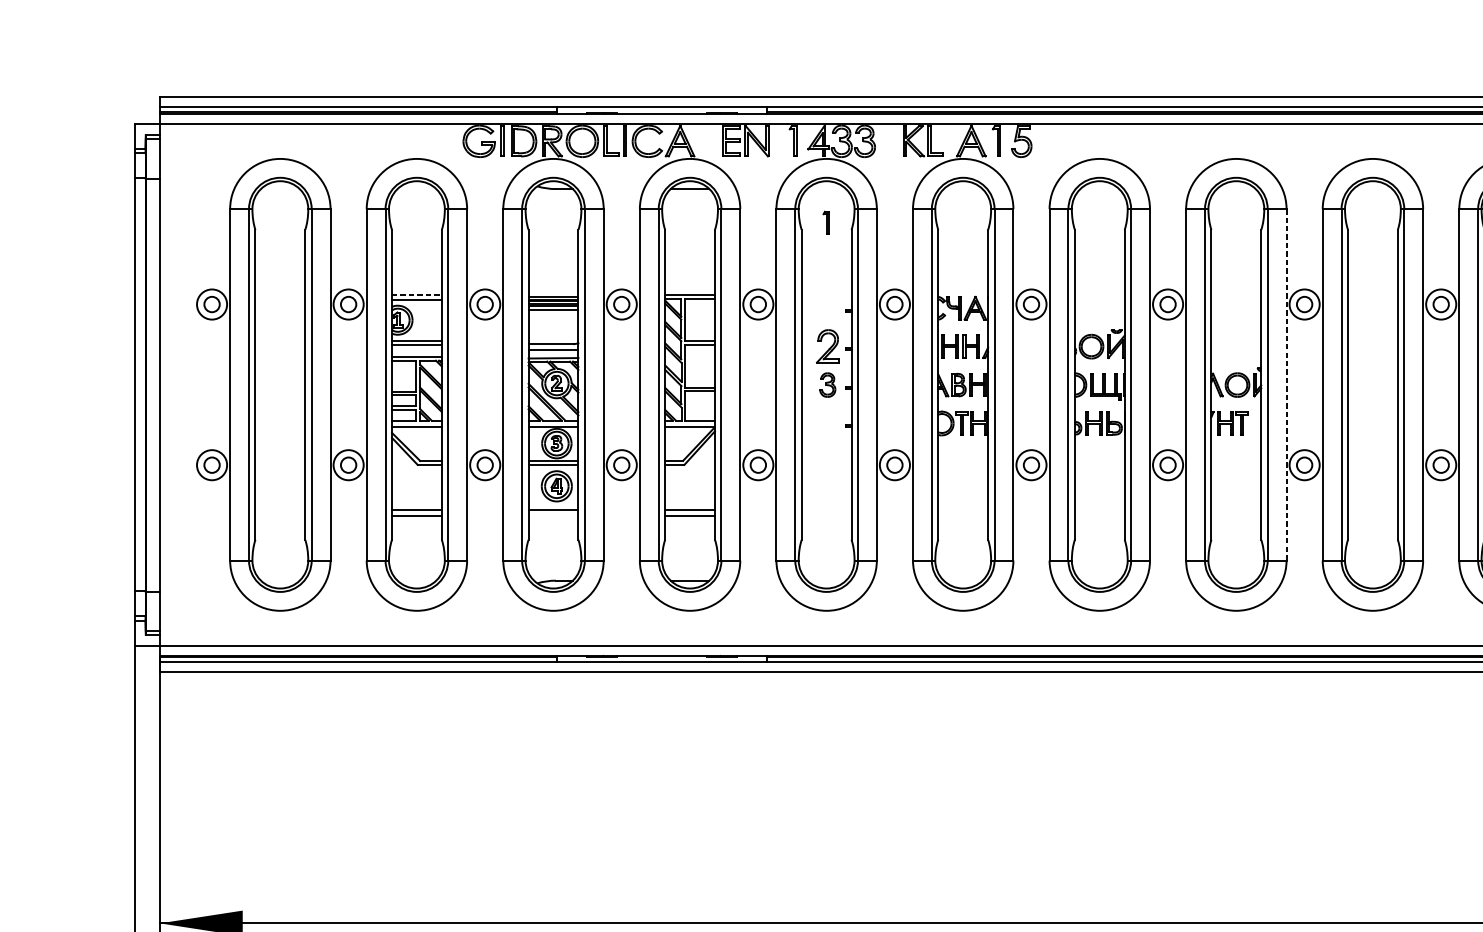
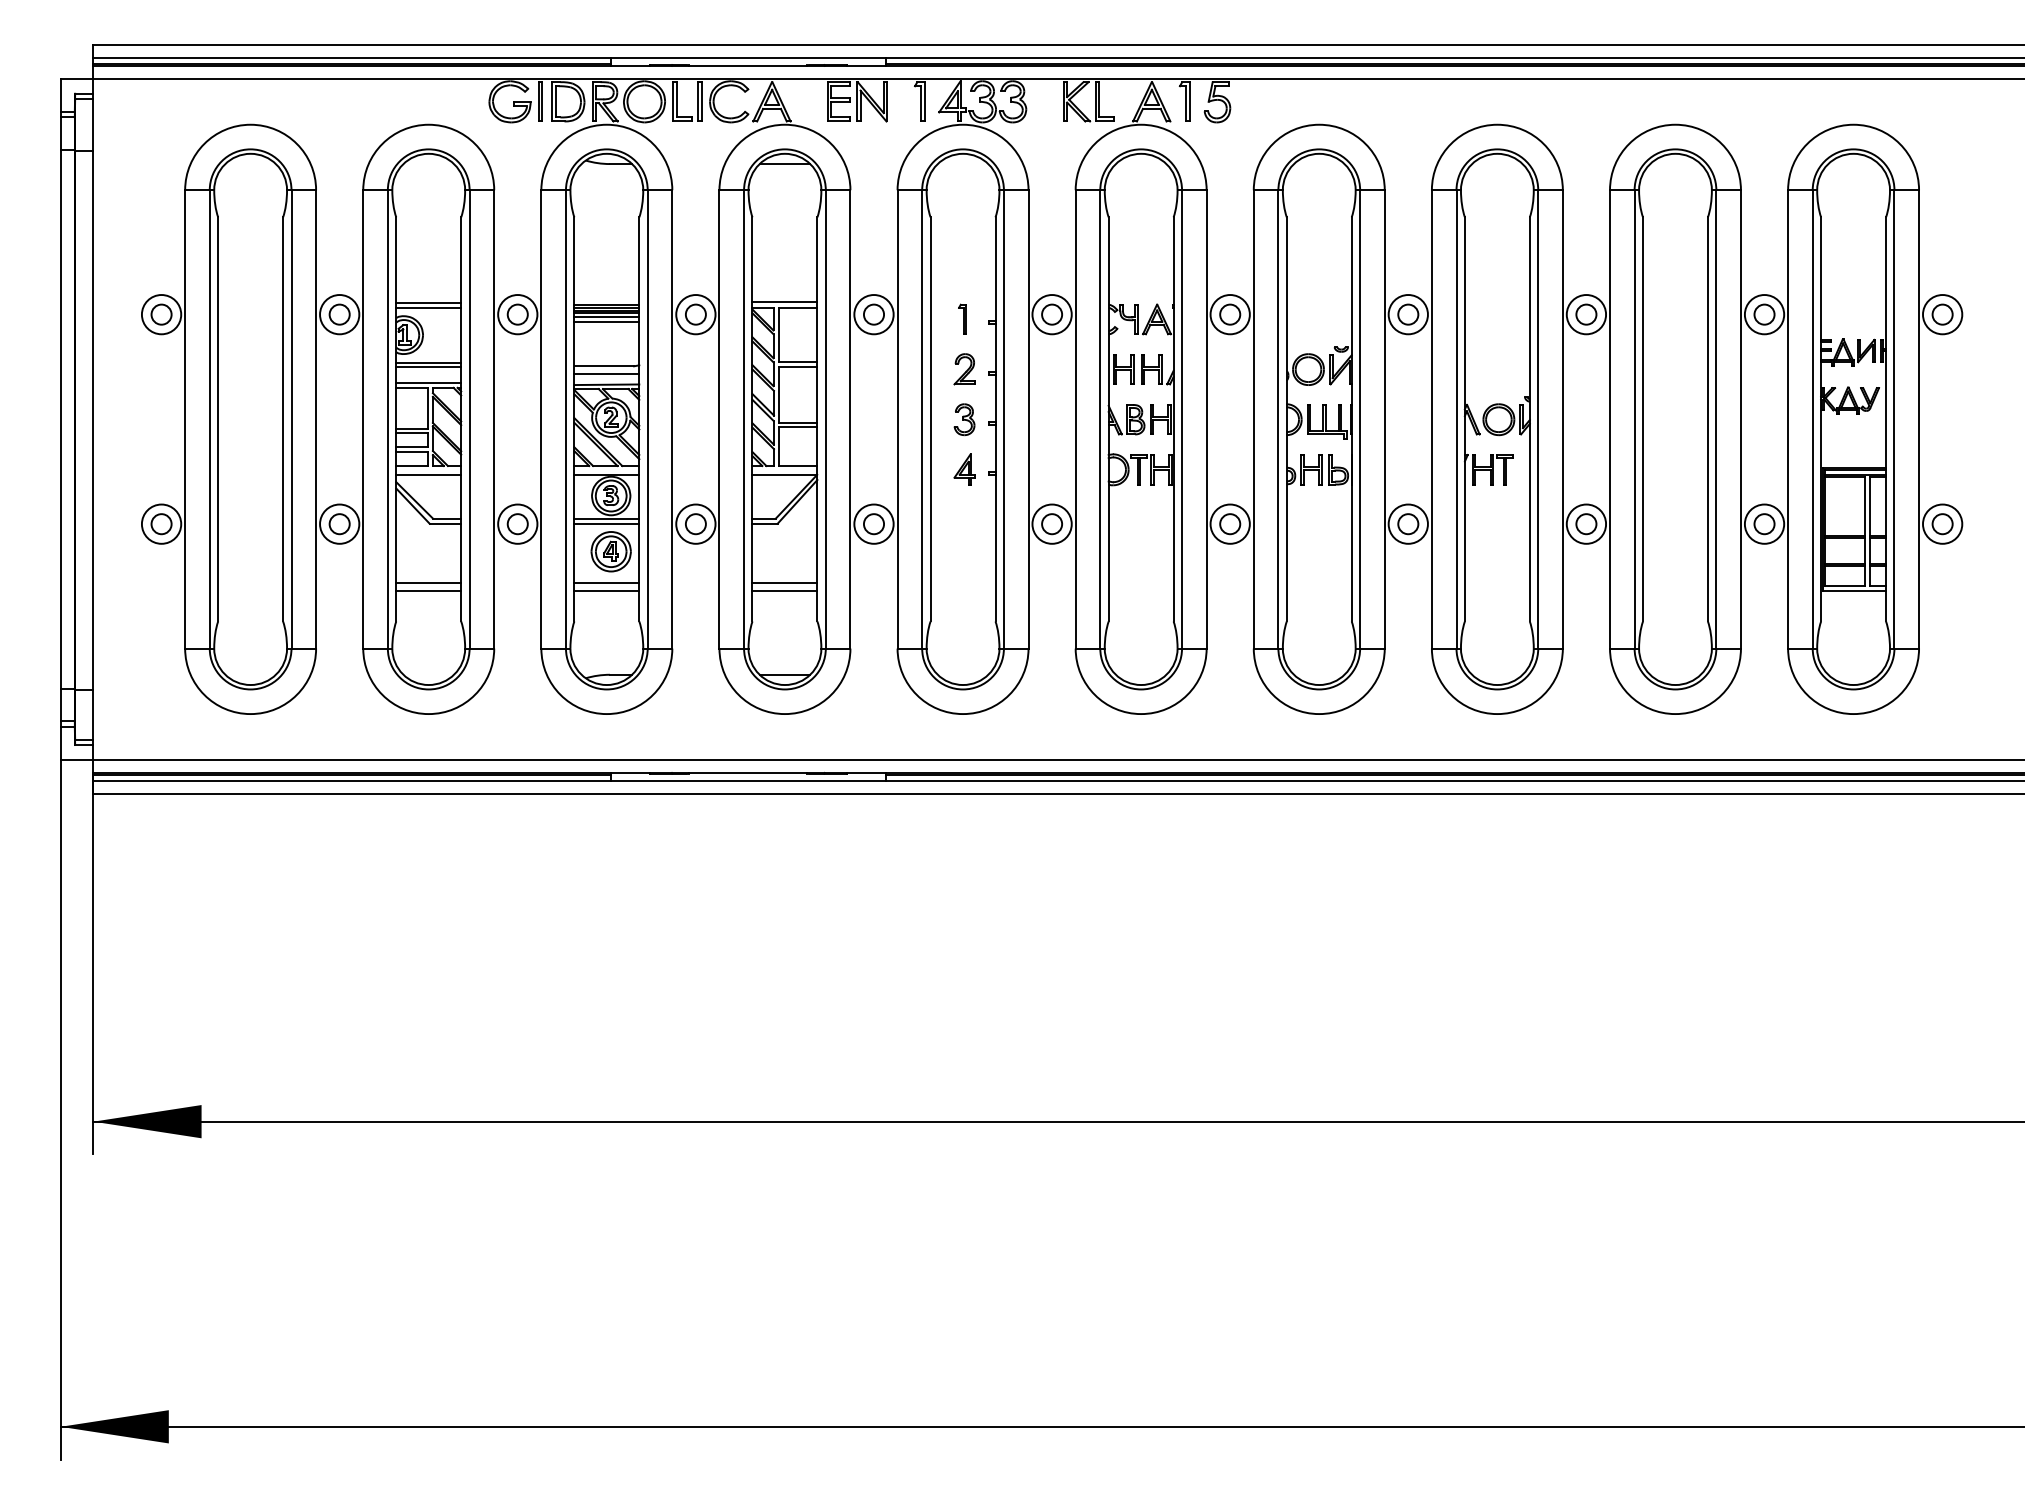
part: (826, 222) -> (962, 318), moved
line: (417, 295) -> (429, 302), dashed -> solid
part: (827, 346) -> (964, 369), size x0.71
line: (1286, 384) -> (1562, 419), dashed -> solid
part: (827, 423) -> (964, 469), added
line: (553, 516) -> (606, 590), added

